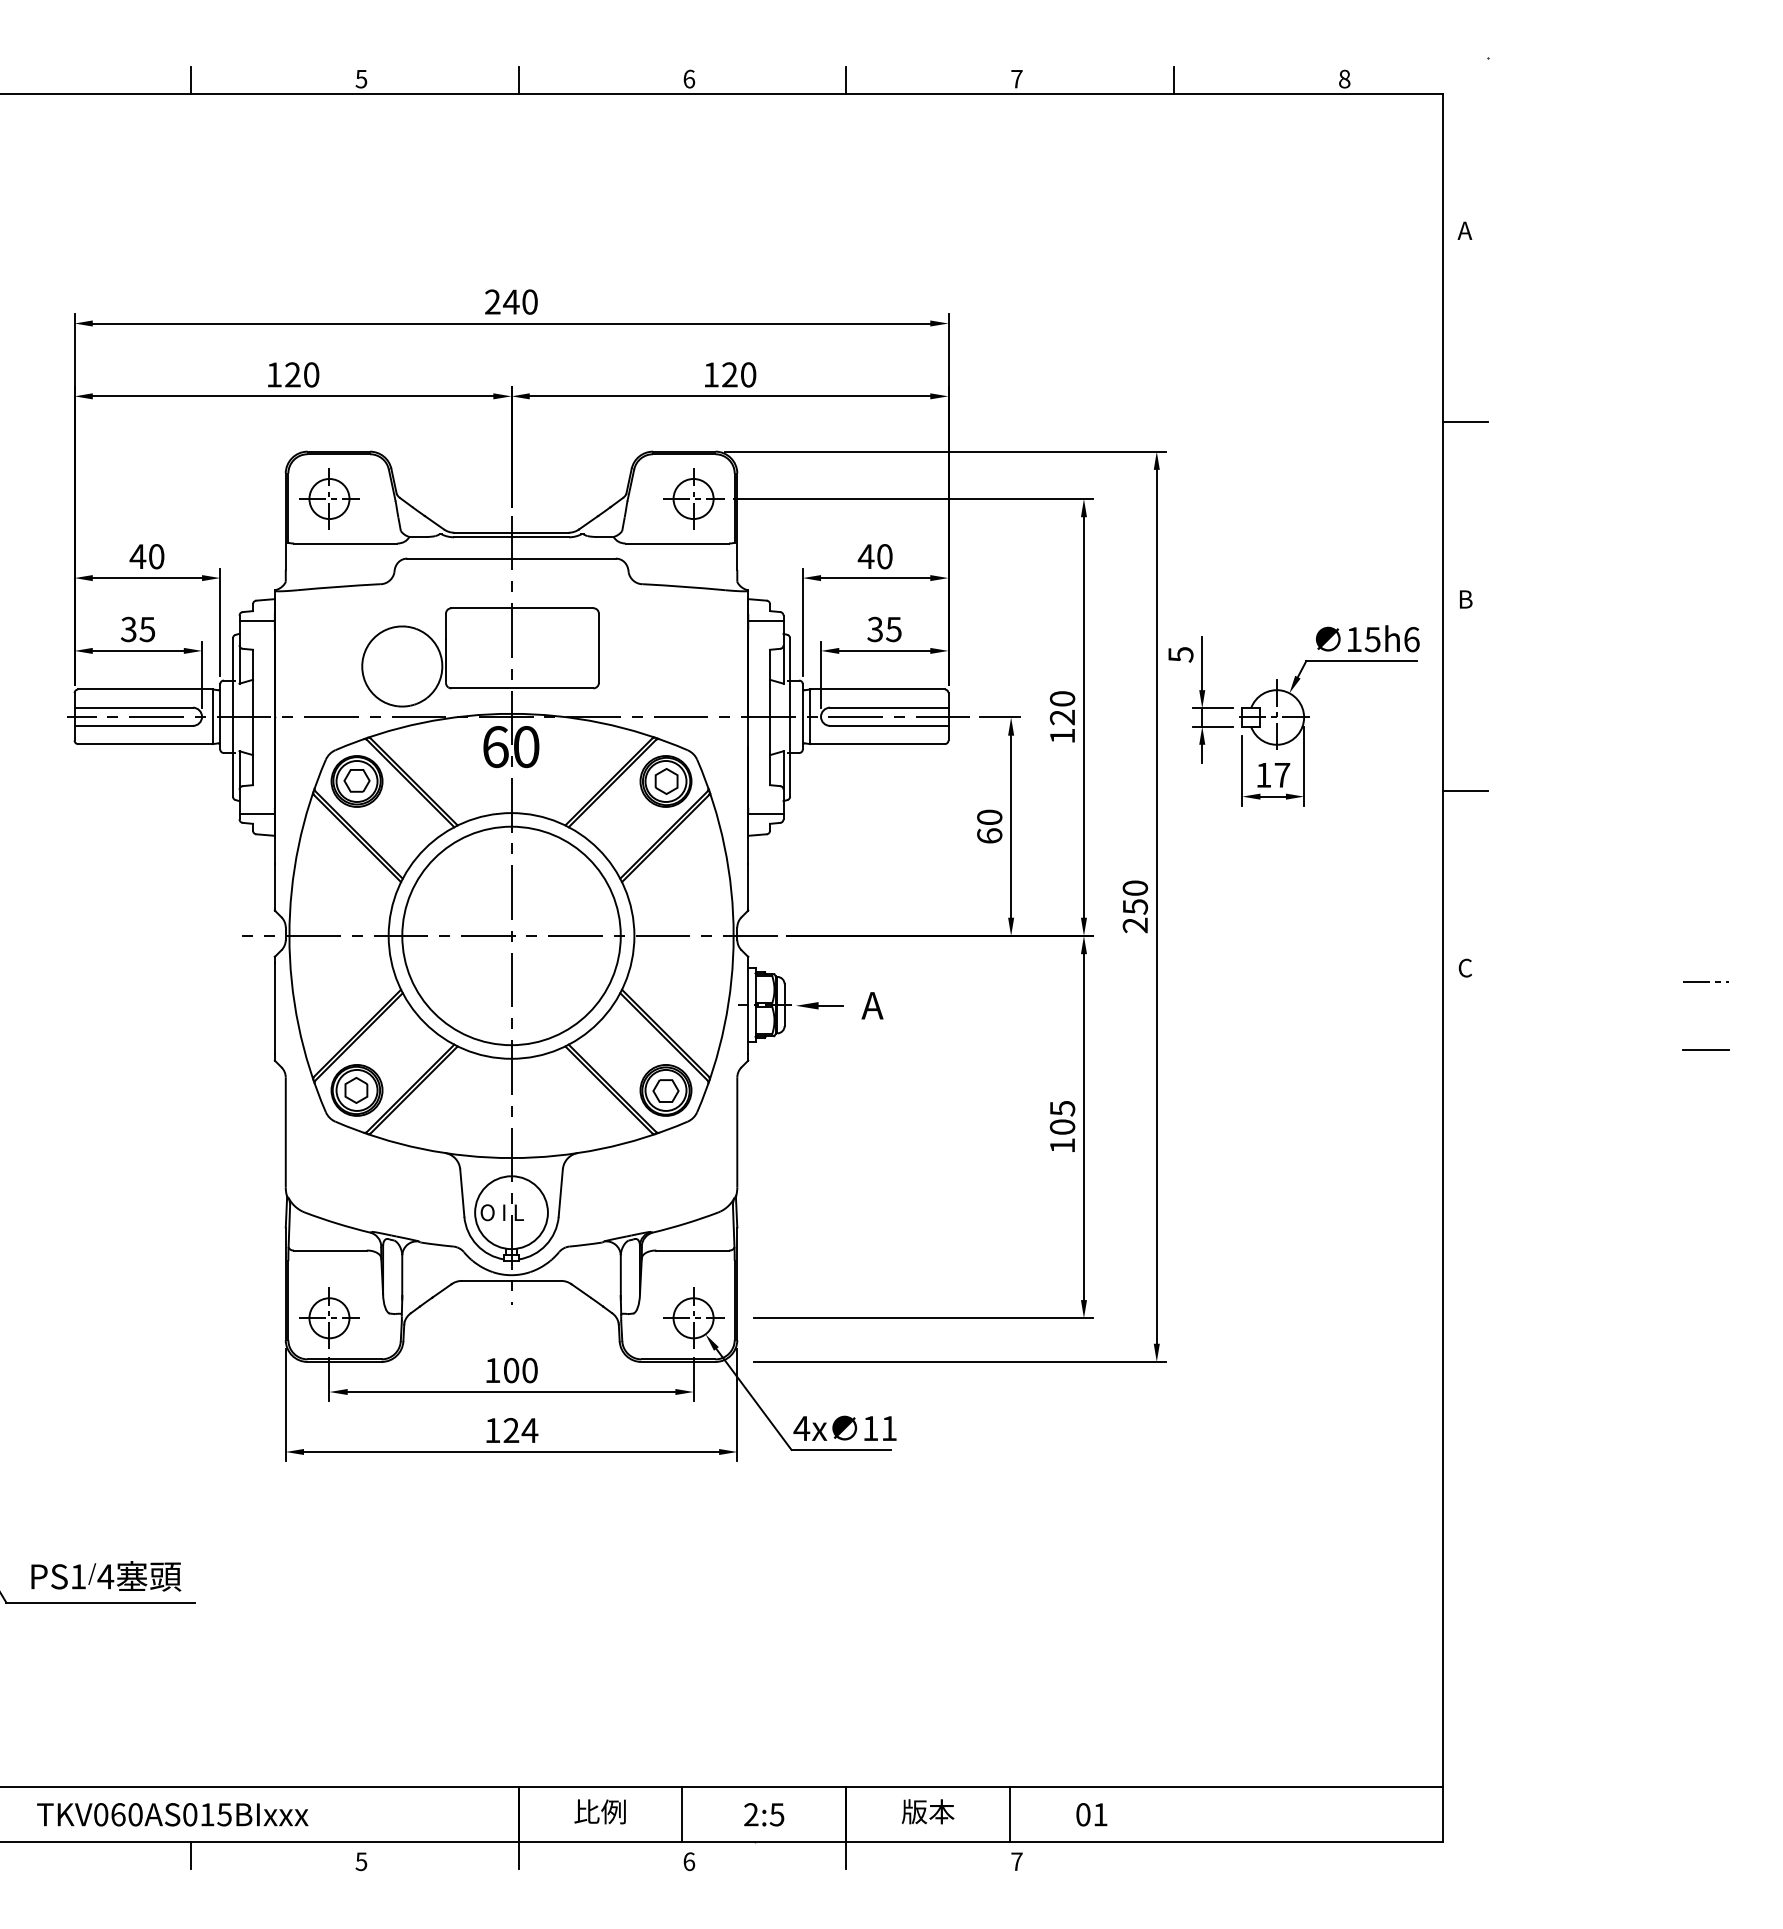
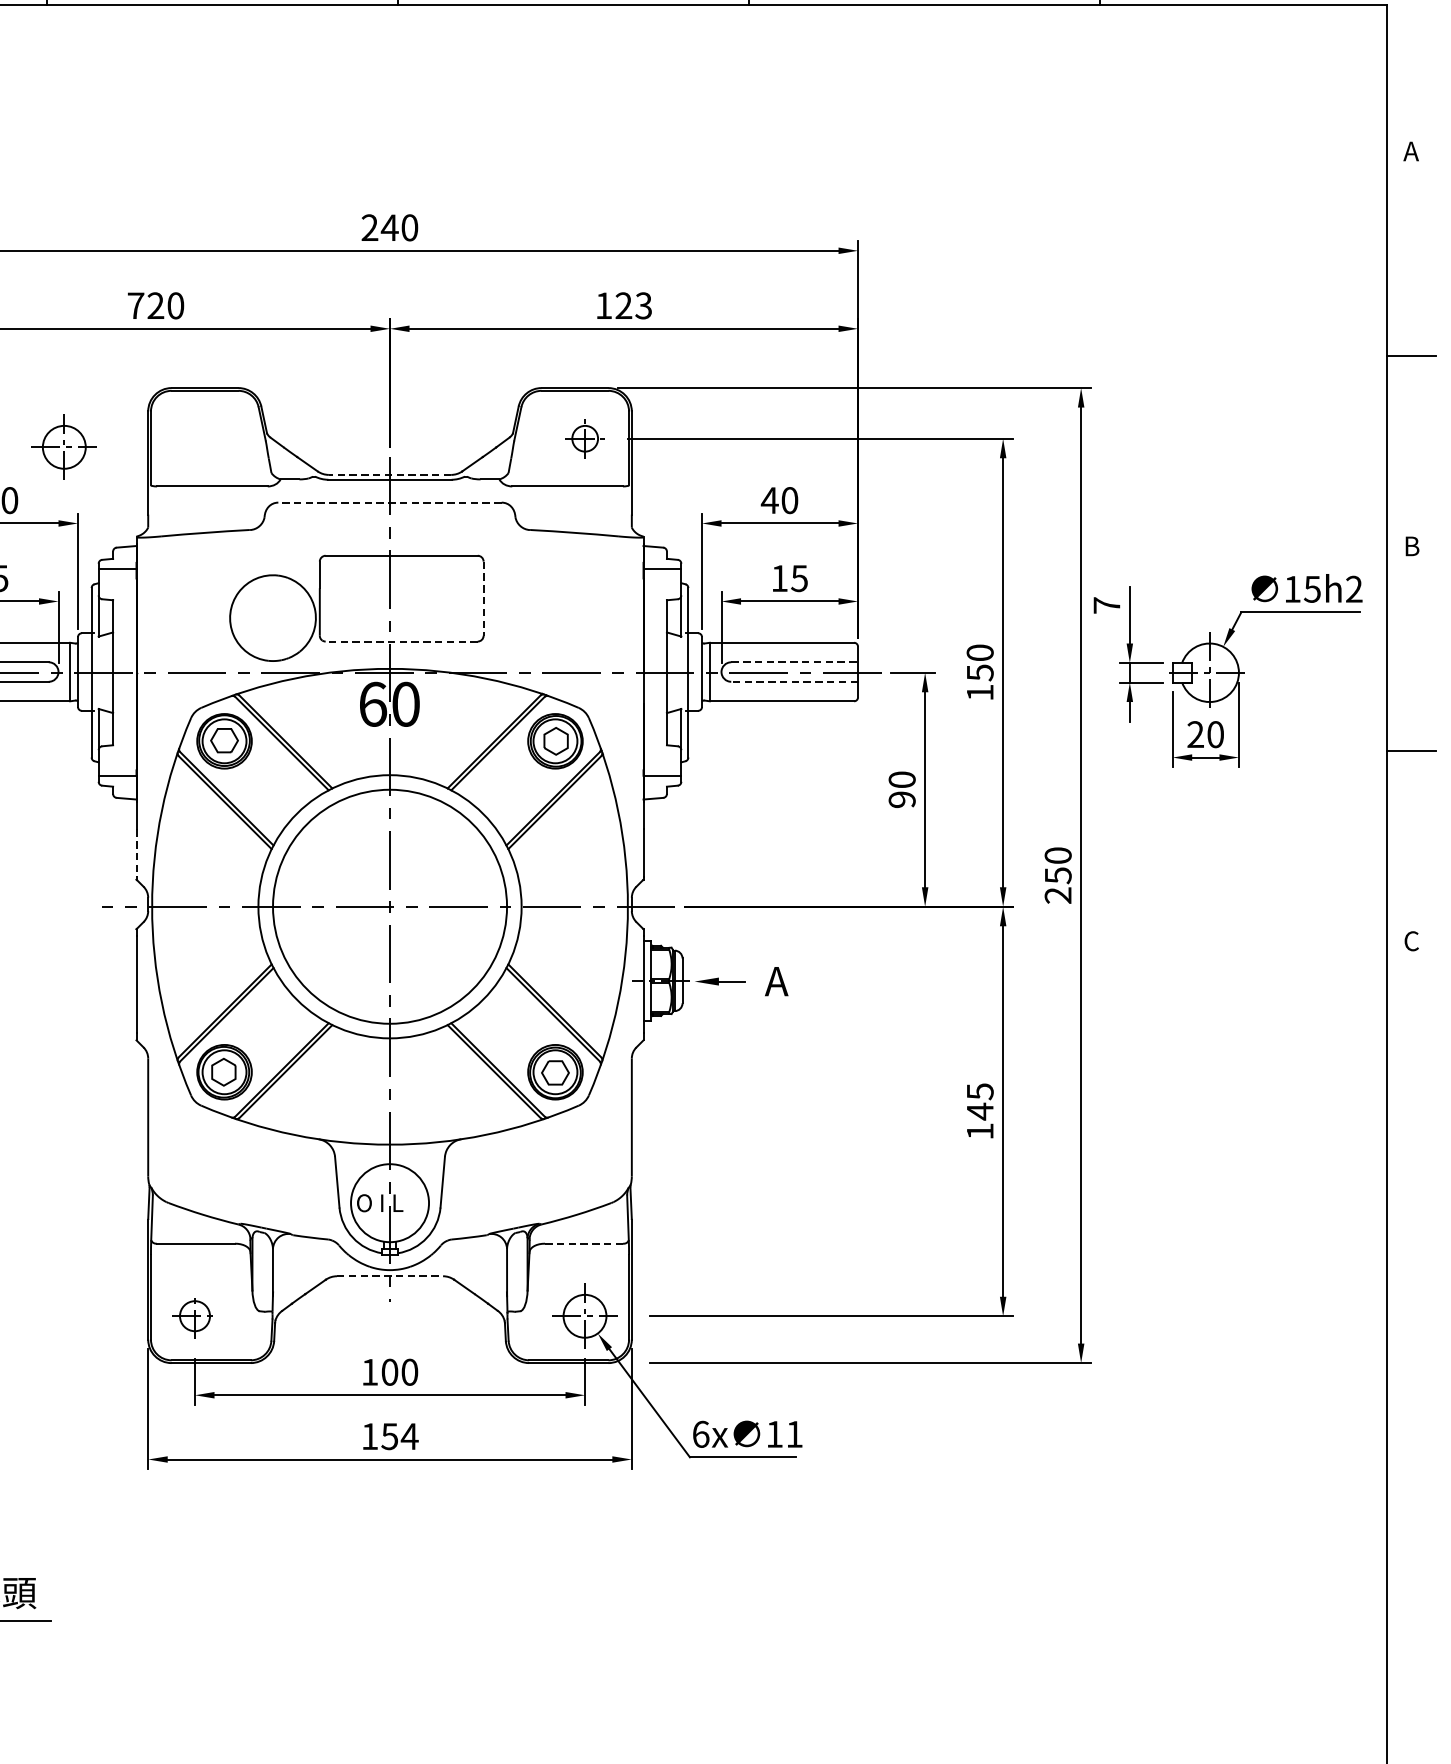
text: (274, 374) -> (136, 305), 120 -> 720
text: (748, 374) -> (643, 305), 120 -> 123
part: (329, 498) -> (64, 446), moved
part: (693, 498) -> (584, 438), size x0.6
line: (511, 532) -> (389, 474), solid -> dashed
line: (511, 558) -> (389, 502), solid -> dashed
text: (874, 629) -> (778, 578), 35 -> 15
text: (1411, 639) -> (1353, 589), 15h6 -> 15h2
line: (598, 648) -> (483, 598), solid -> dashed
text: (1180, 654) -> (1106, 605), 5 -> 7
line: (521, 688) -> (400, 641), solid -> dashed
line: (889, 707) -> (794, 662), solid -> dashed
text: (1062, 717) -> (980, 672), 120 -> 150
line: (888, 725) -> (793, 681), solid -> dashed
text: (1273, 774) -> (1206, 733), 17 -> 20
text: (989, 835) -> (901, 799), 60 -> 90
line: (274, 886) -> (136, 853), solid -> dashed
text: (1062, 1126) -> (980, 1110), 105 -> 145
line: (693, 1250) -> (584, 1243), solid -> dashed
line: (511, 1280) -> (389, 1275), solid -> dashed
part: (329, 1317) -> (195, 1315), size x0.7
text: (801, 1428) -> (700, 1434), 4x -> 6x
text: (511, 1430) -> (389, 1436), 124 -> 154

